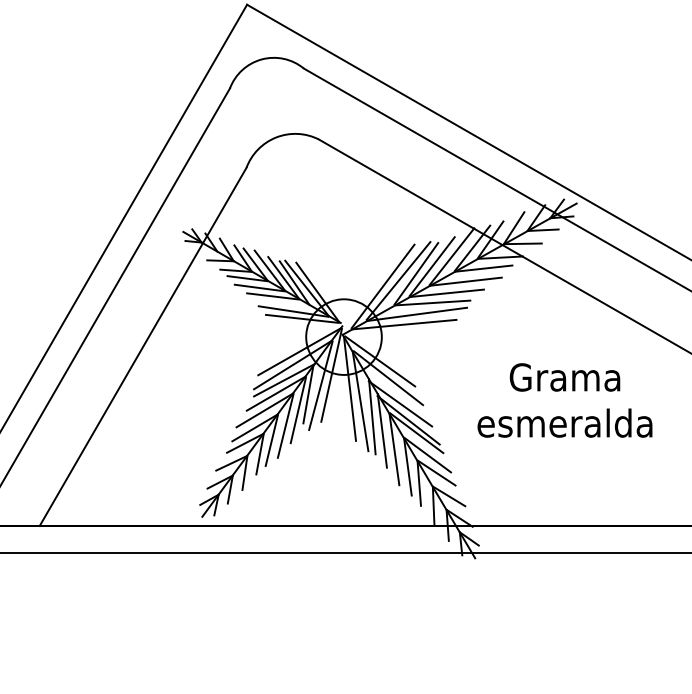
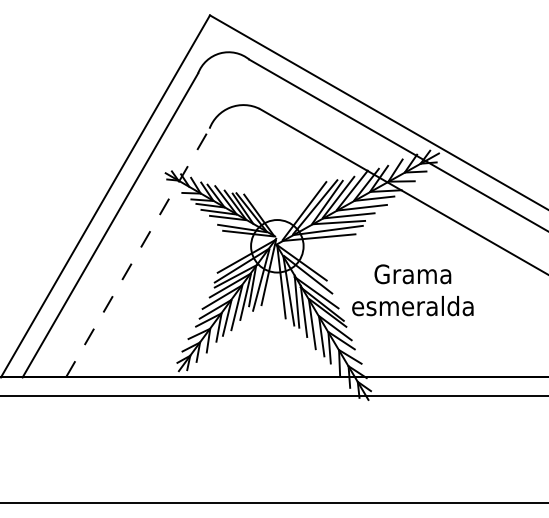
line: (142, 347) -> (137, 253), solid -> dashed
text: (564, 400) -> (412, 290), moved

